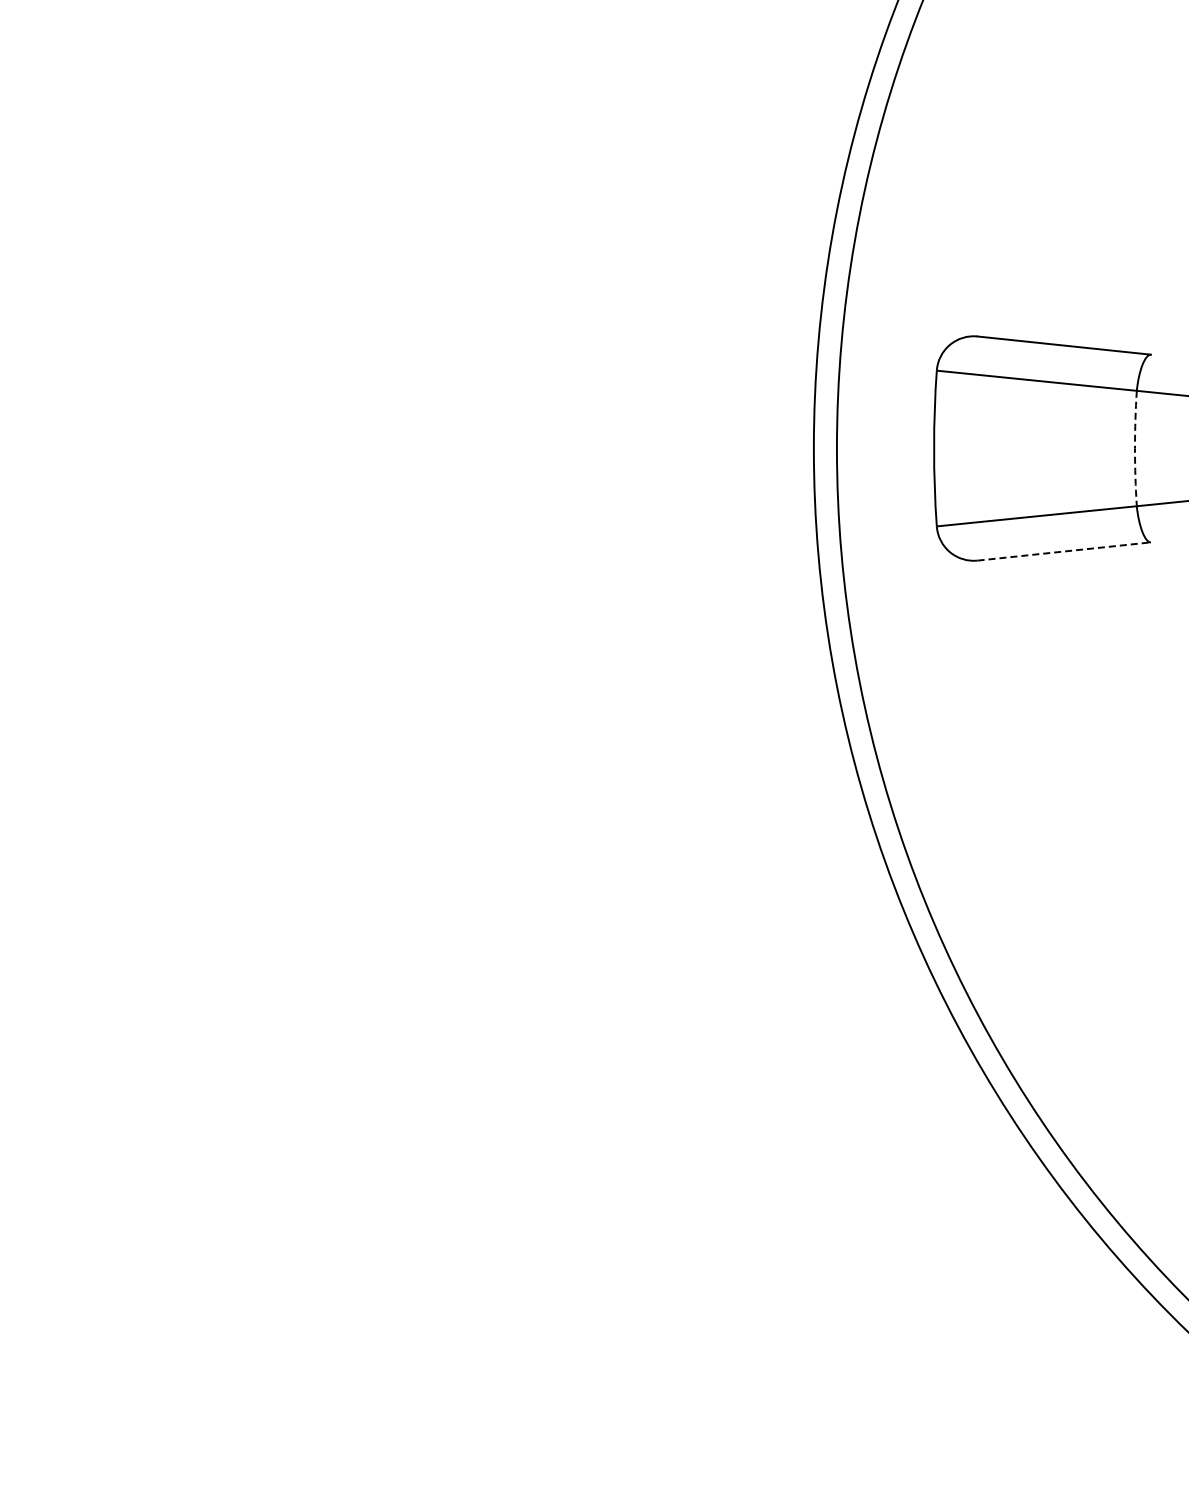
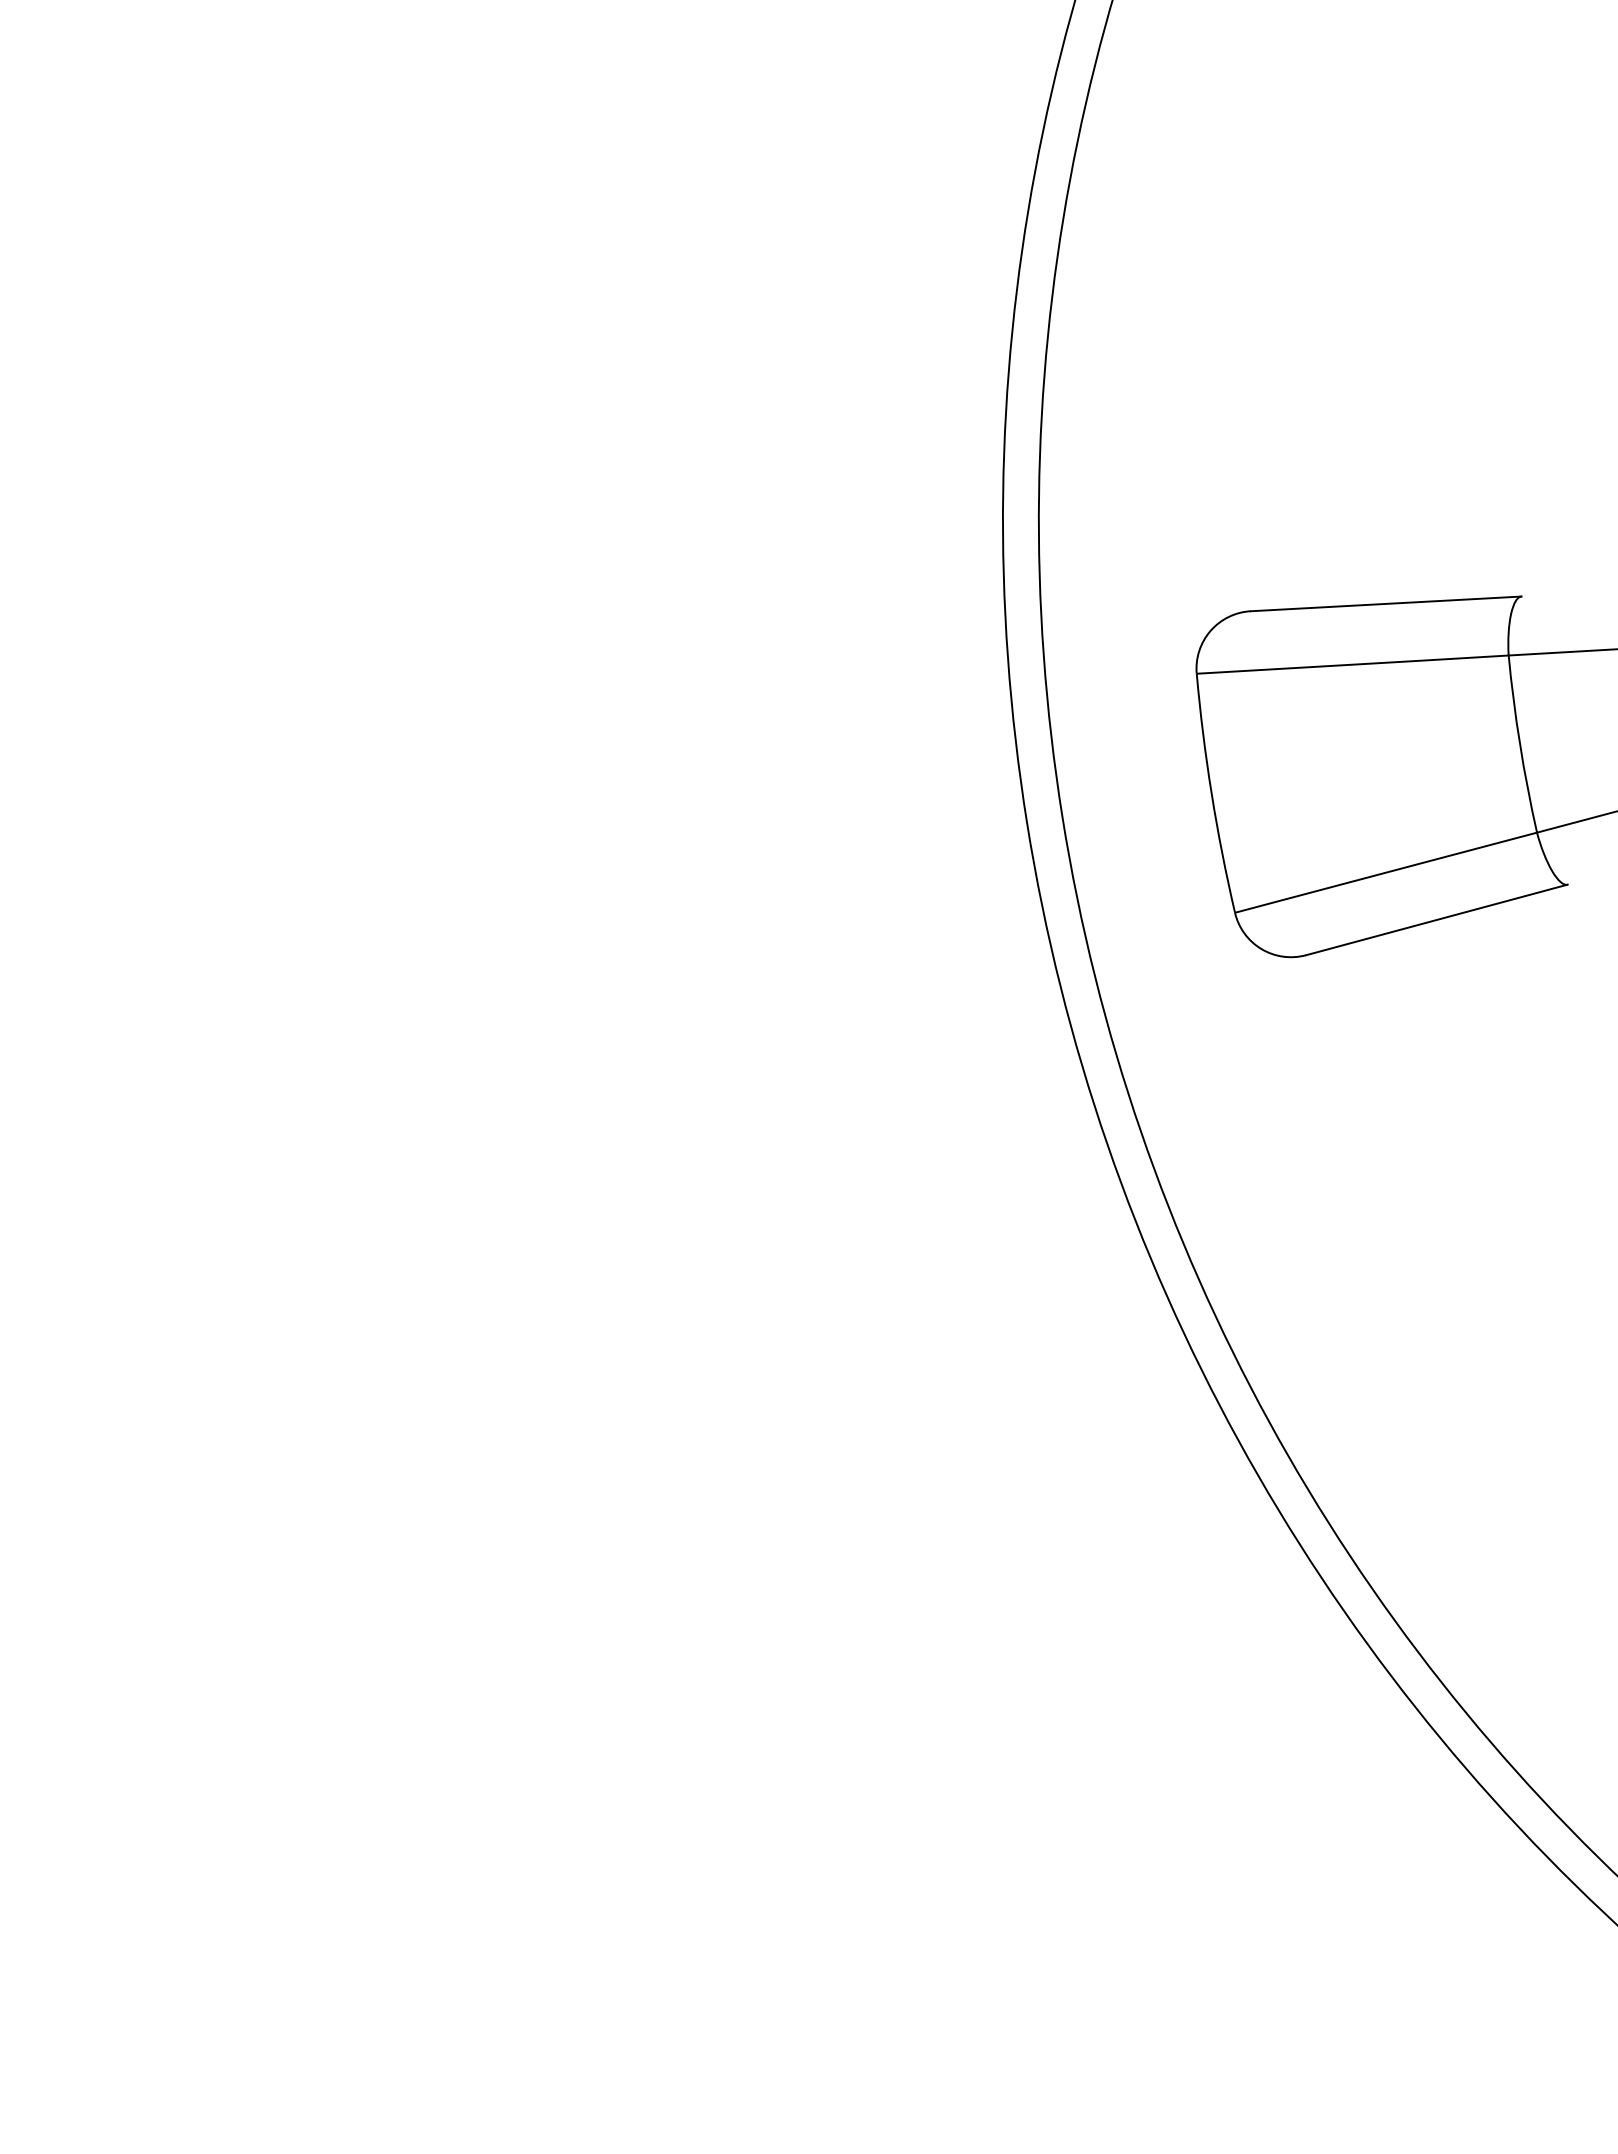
arc: (1134, 448) -> (1519, 744), dashed -> solid
line: (1064, 551) -> (1437, 919), dashed -> solid

